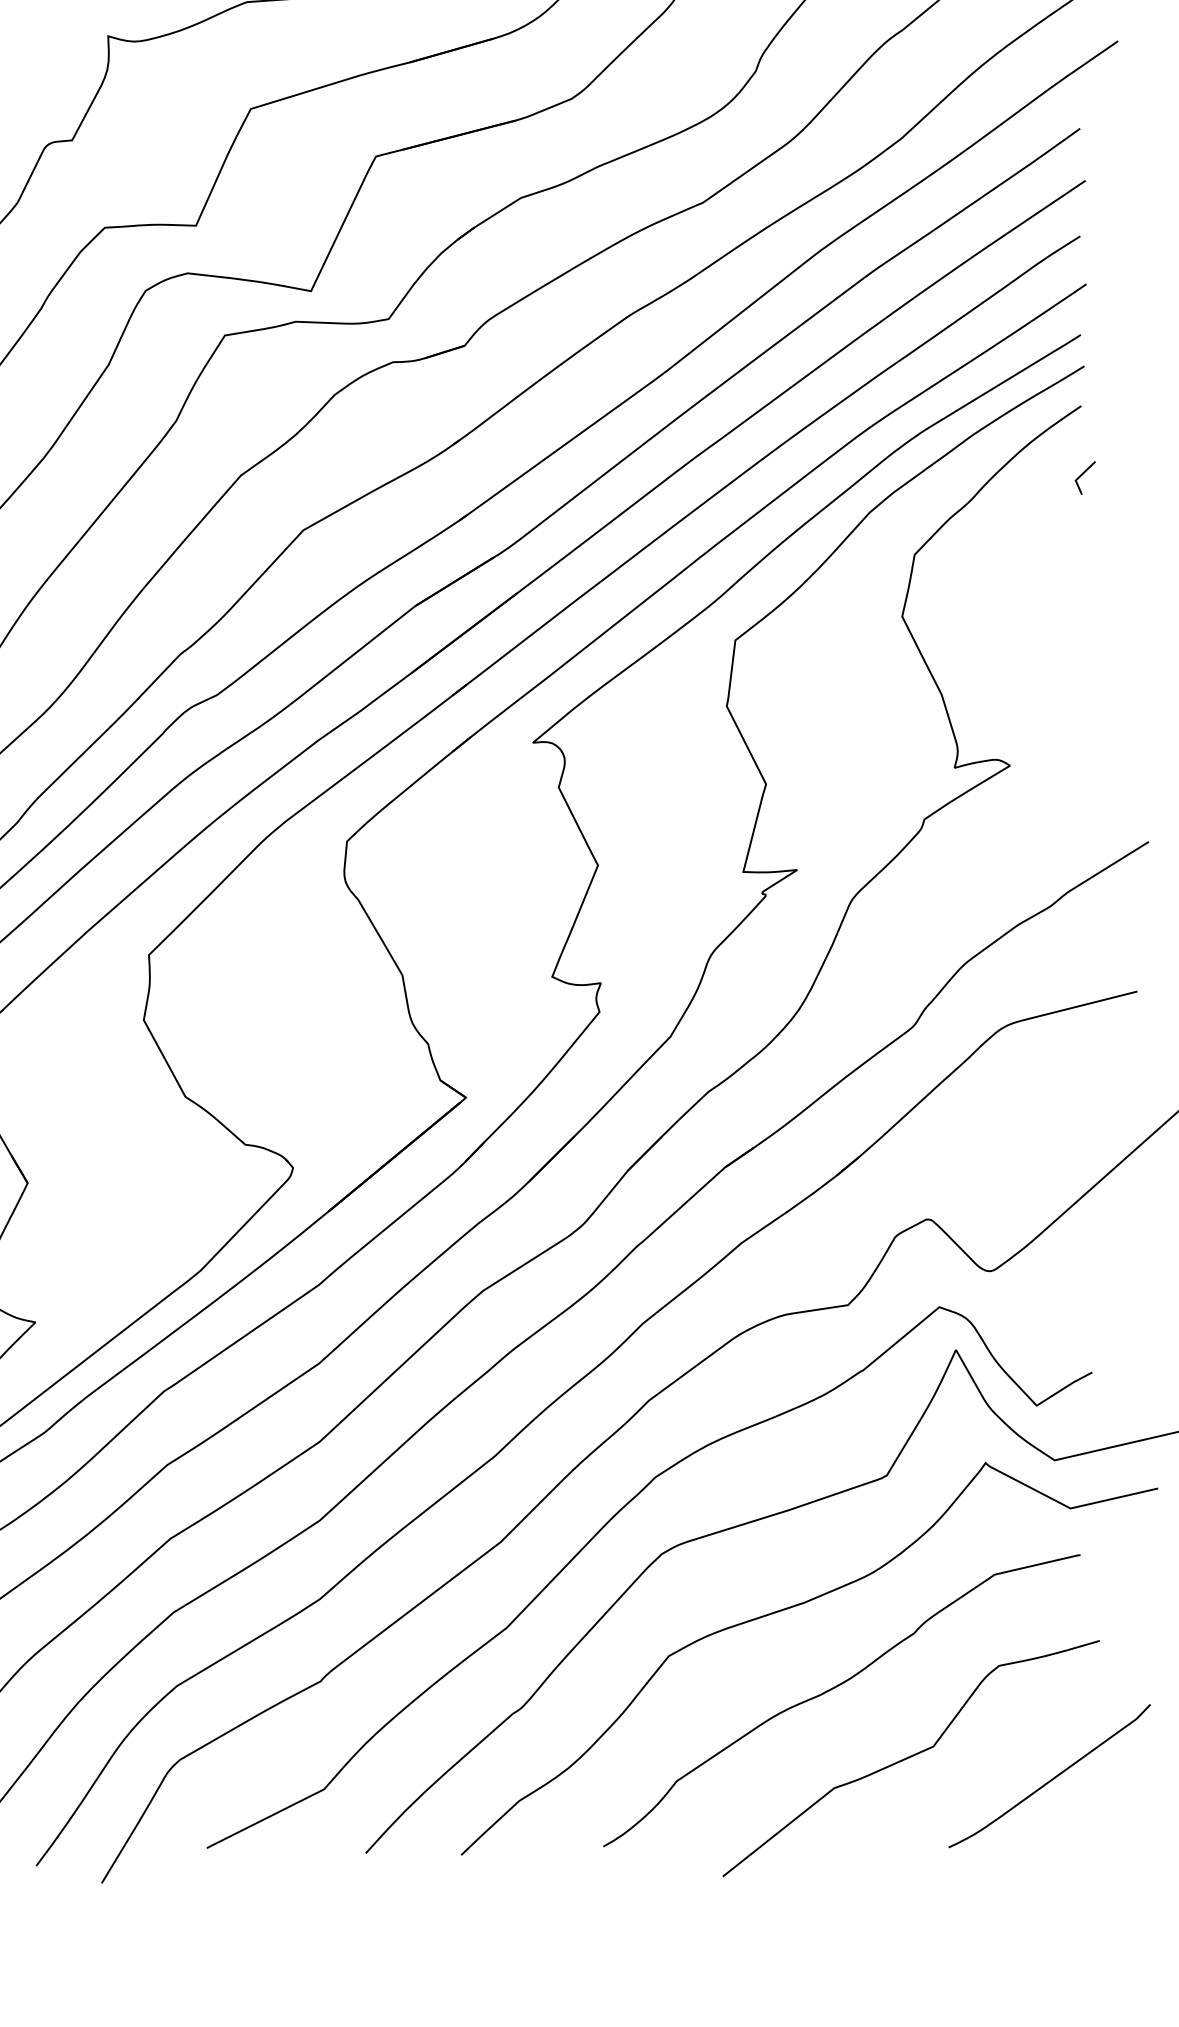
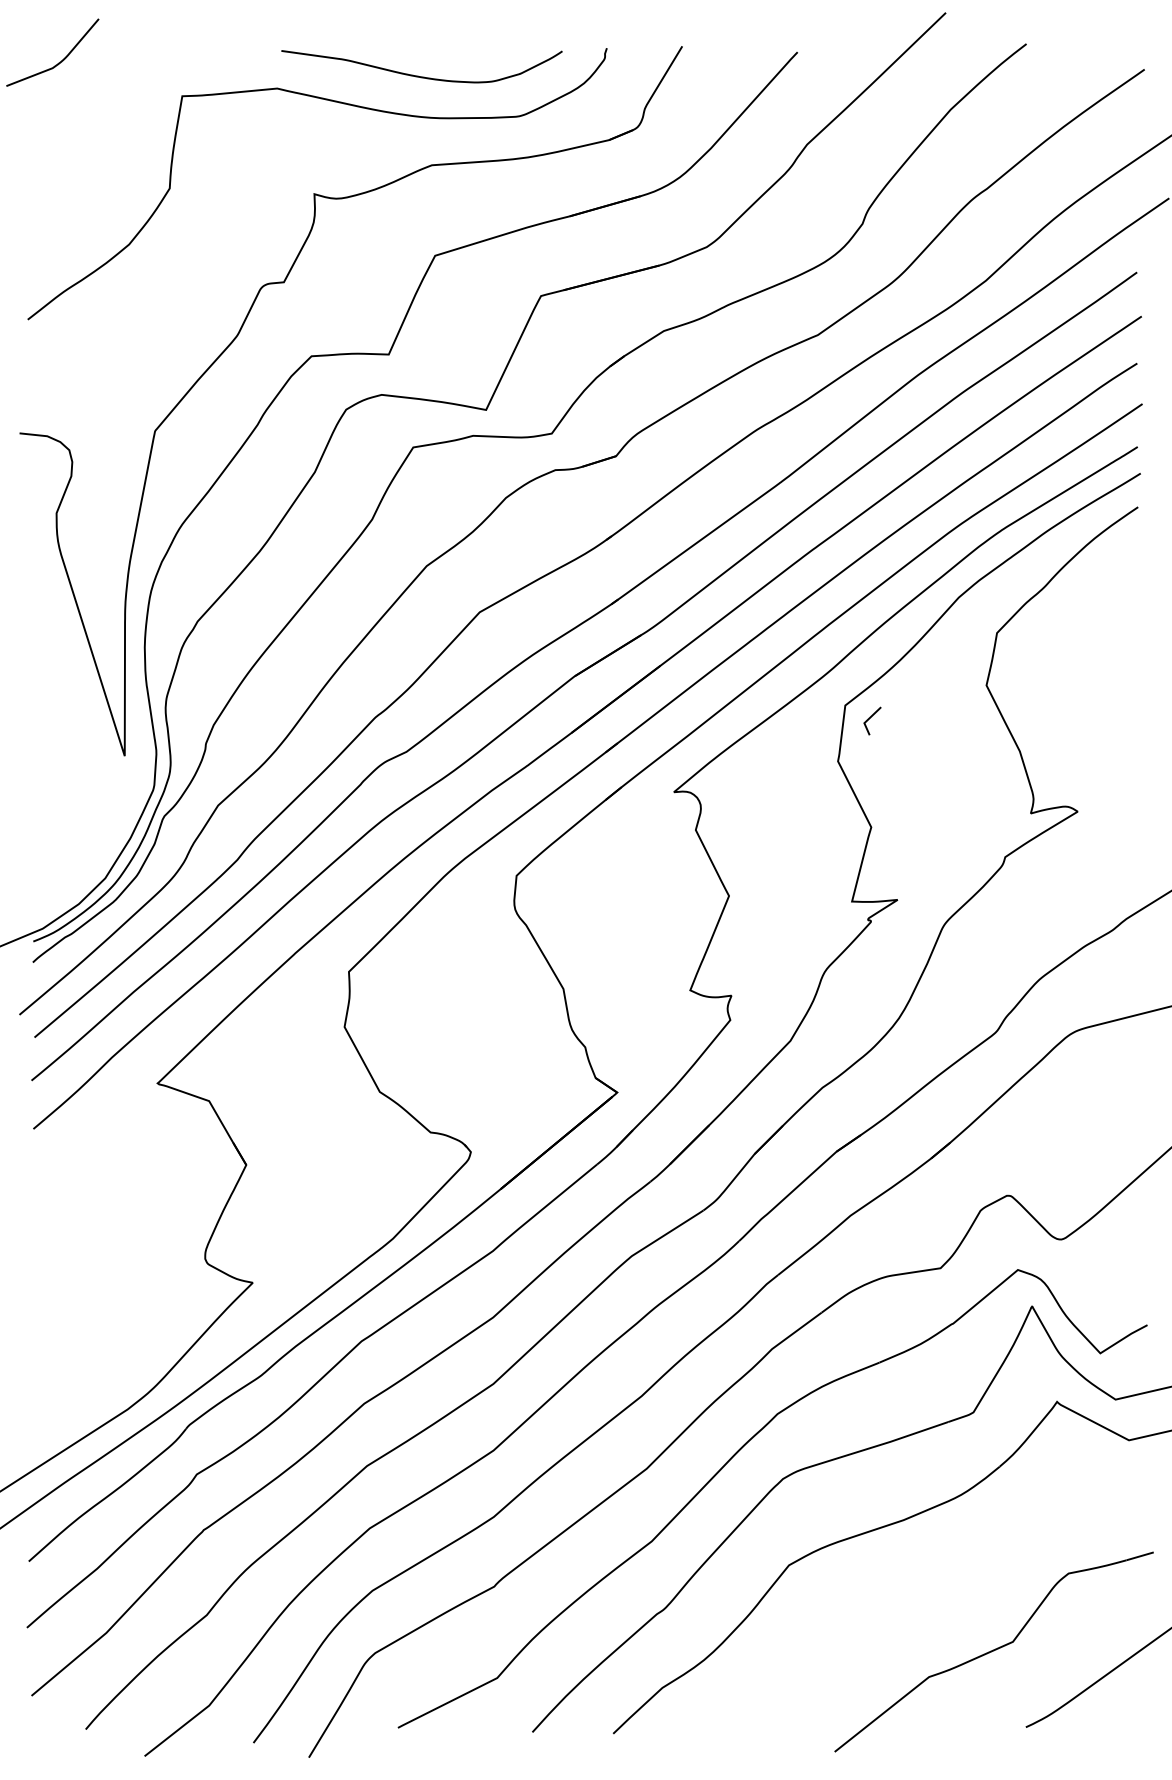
line: (1082, 474) -> (870, 718), moved
part: (836, 1688) -> (930, 1592), removed

